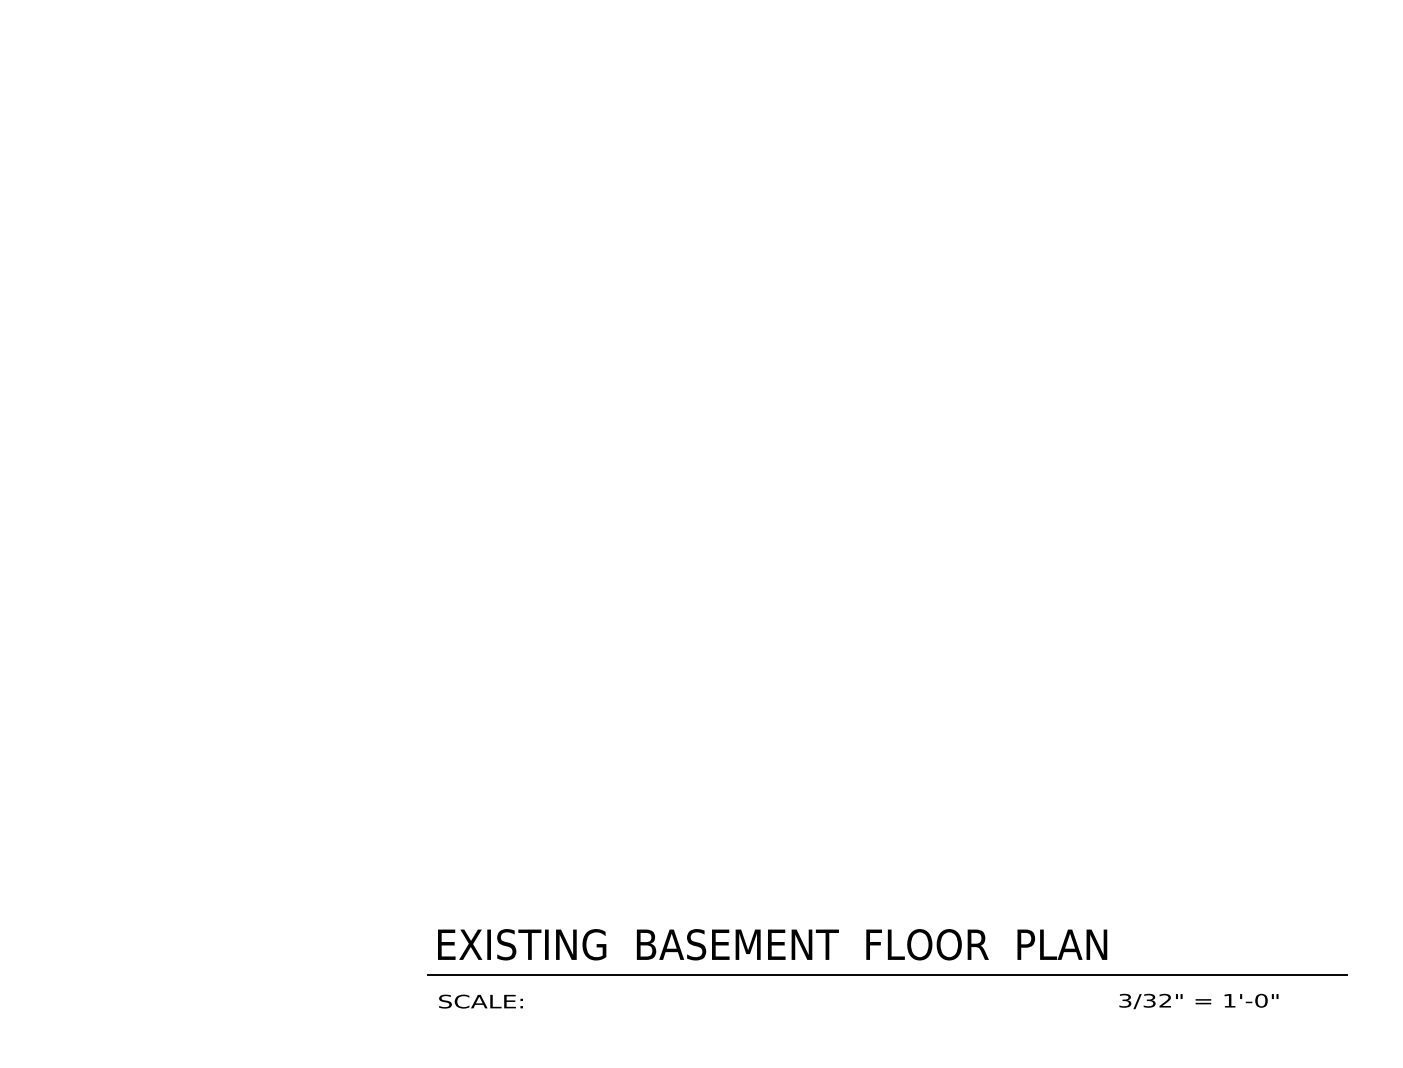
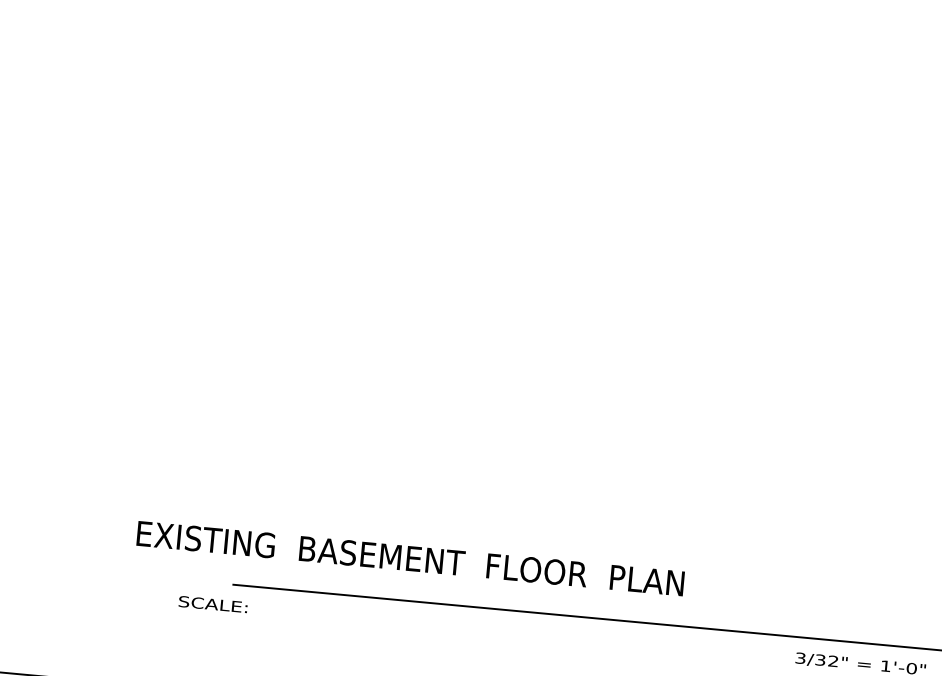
text: (772, 944) -> (410, 558), moved
text: (480, 1001) -> (212, 604), moved

